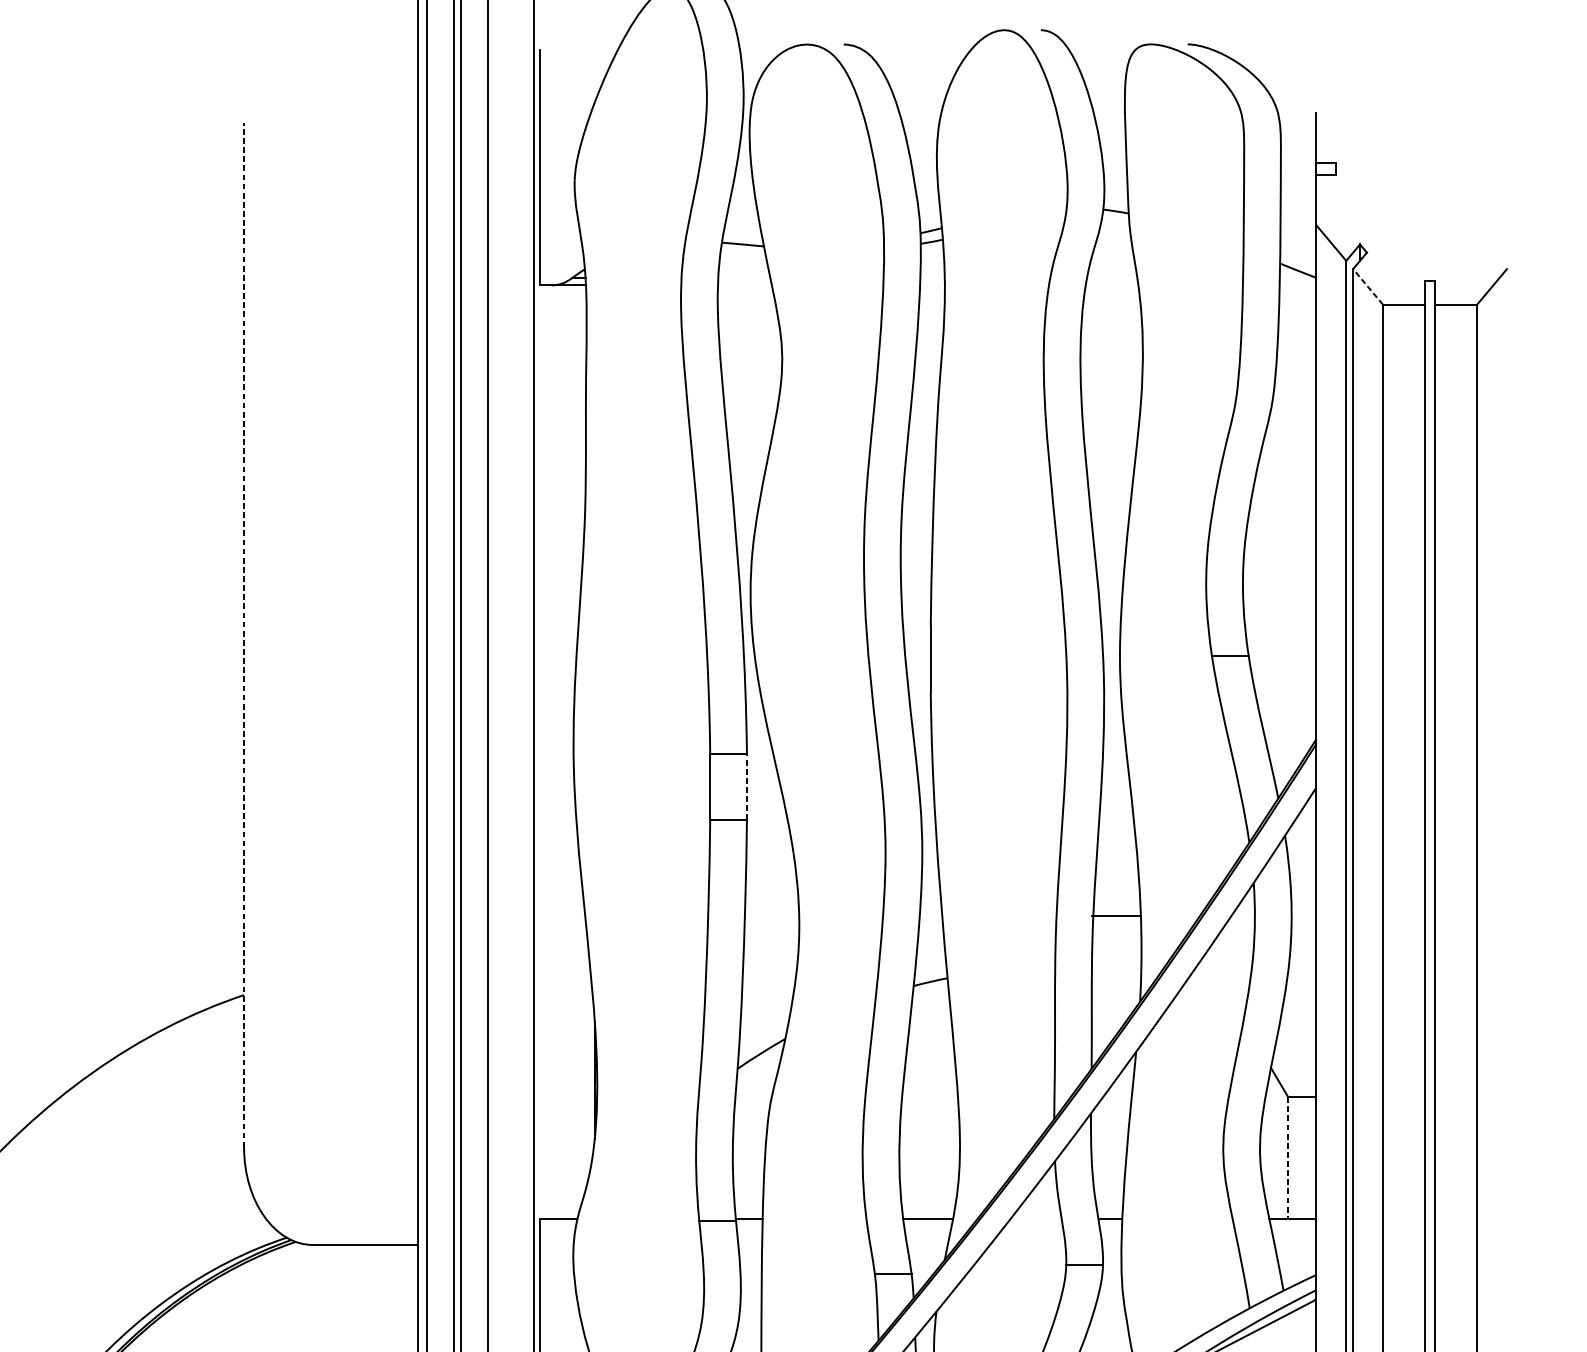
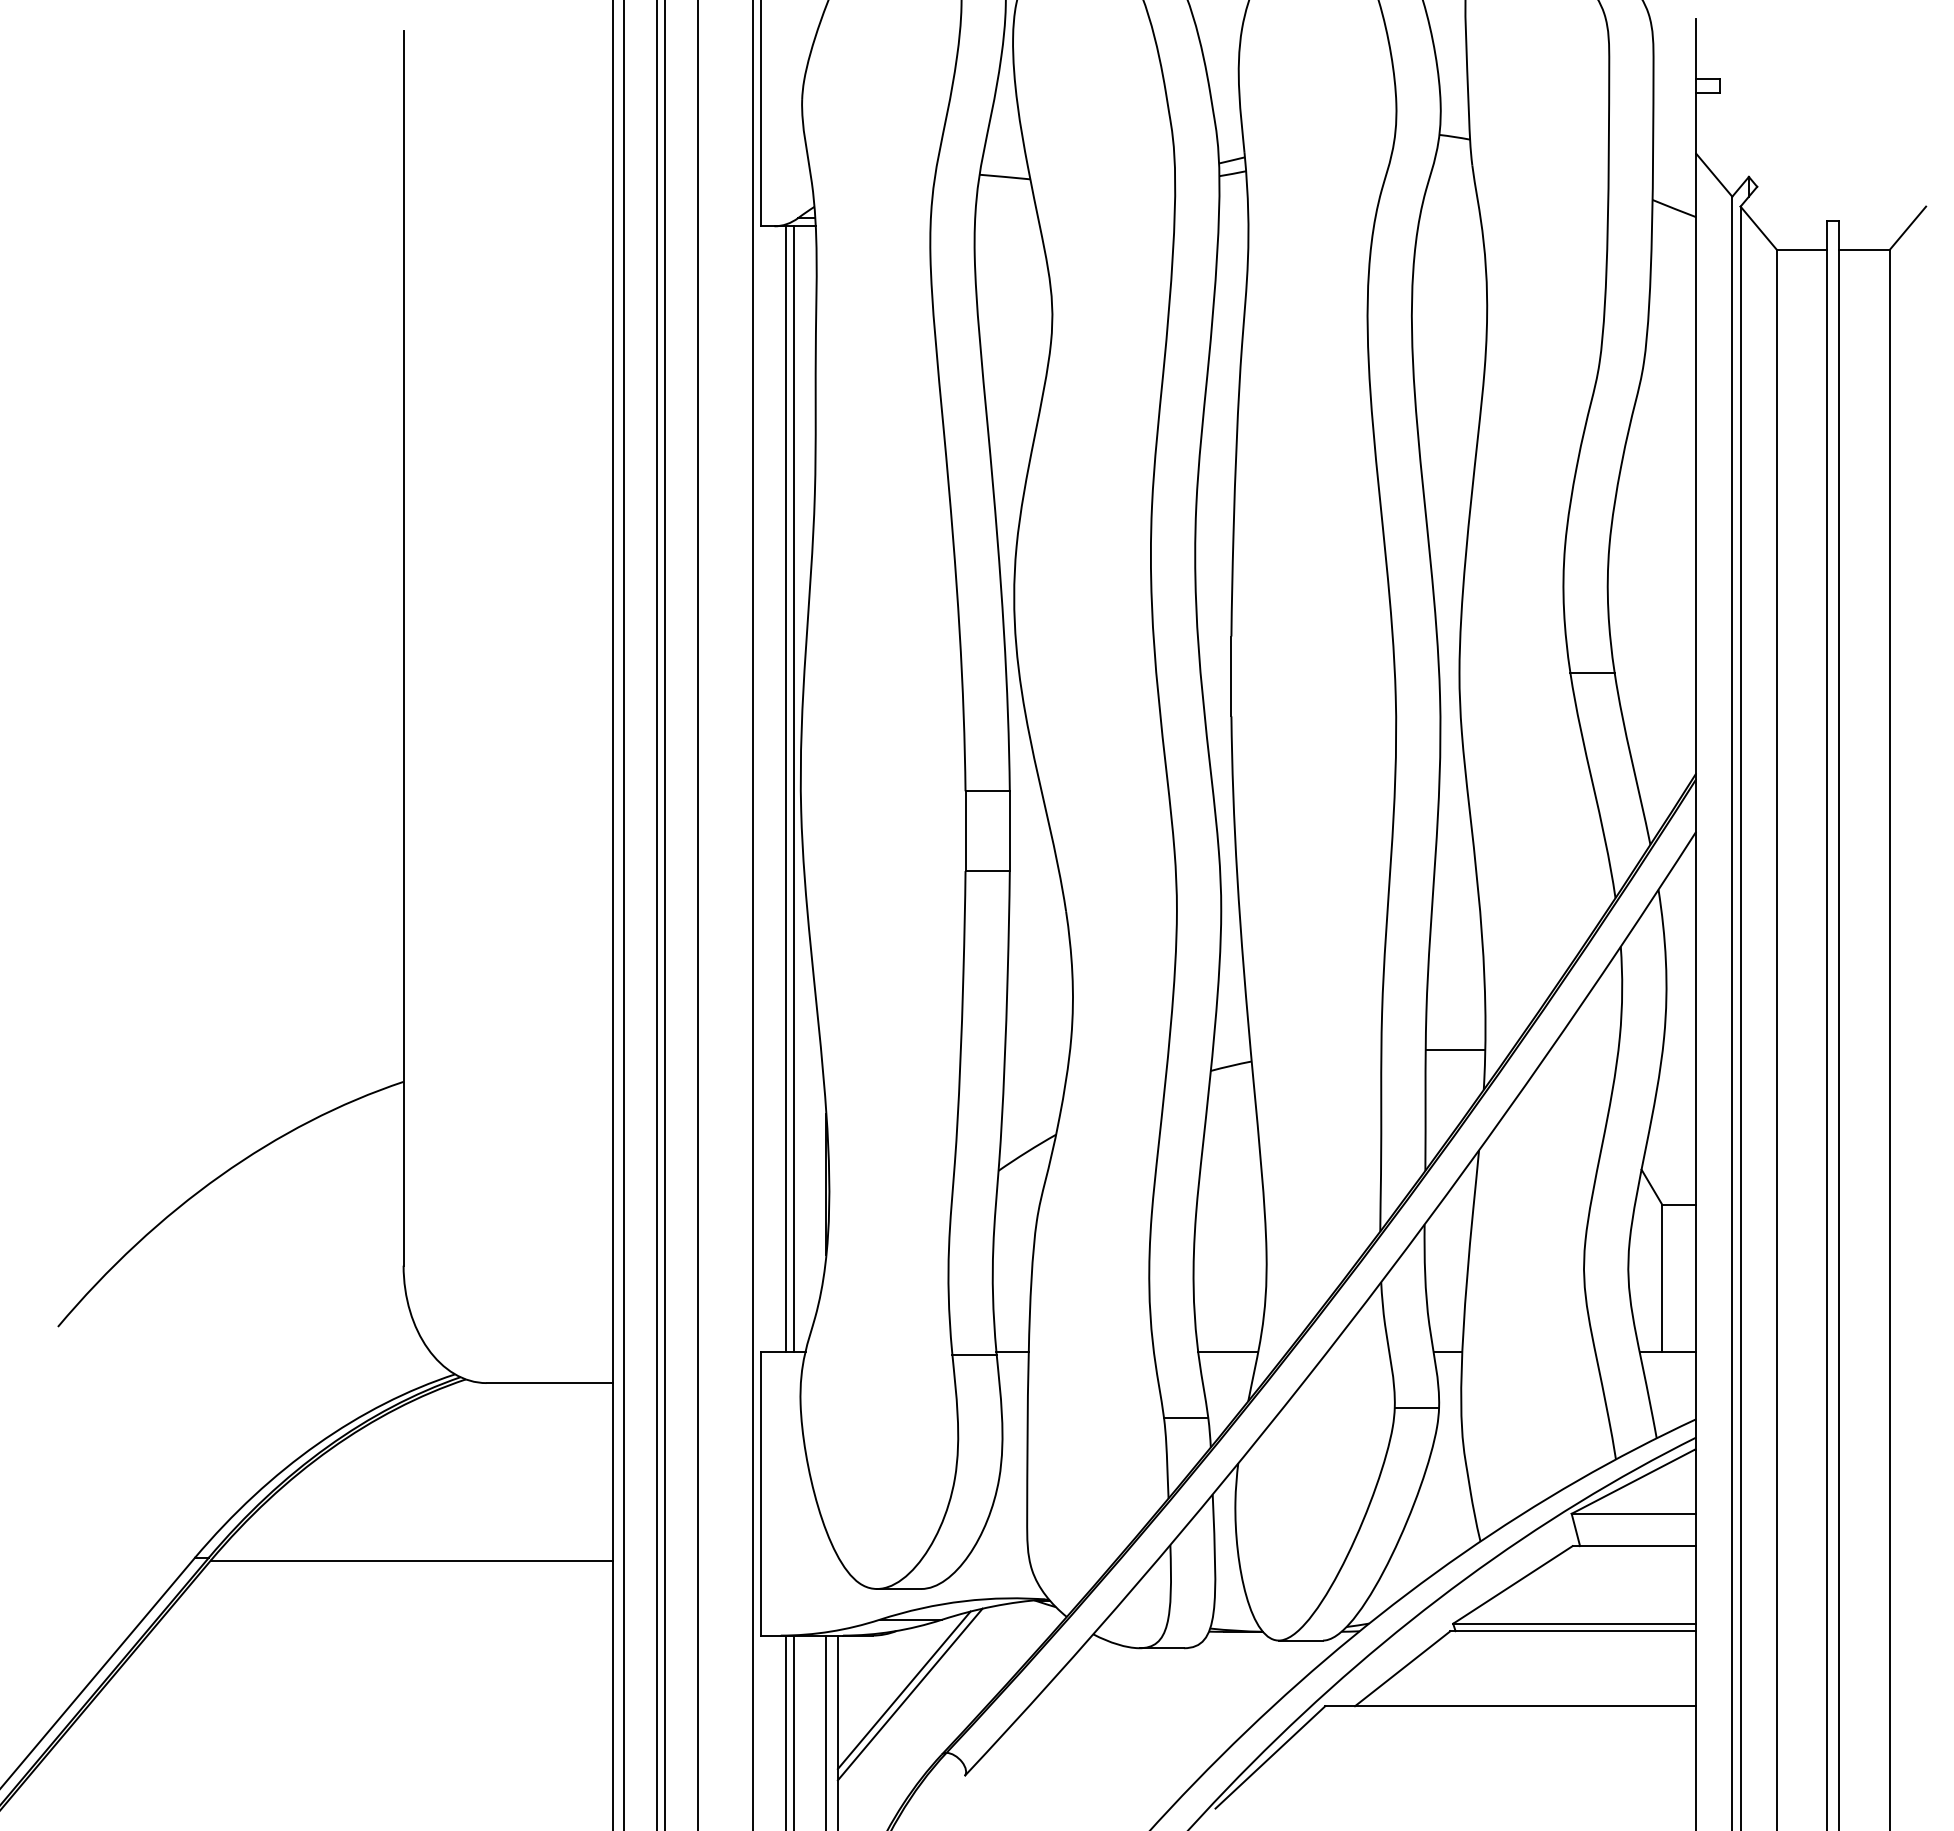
line: (1367, 287) -> (1758, 228), dashed -> solid
line: (244, 635) -> (403, 648), dashed -> solid
line: (560, 751) -> (785, 788), added
line: (567, 751) -> (793, 788), added
line: (746, 787) -> (1009, 831), dashed -> solid
line: (1116, 916) -> (1455, 1050), moved
line: (1288, 1158) -> (1662, 1278), dashed -> solid

